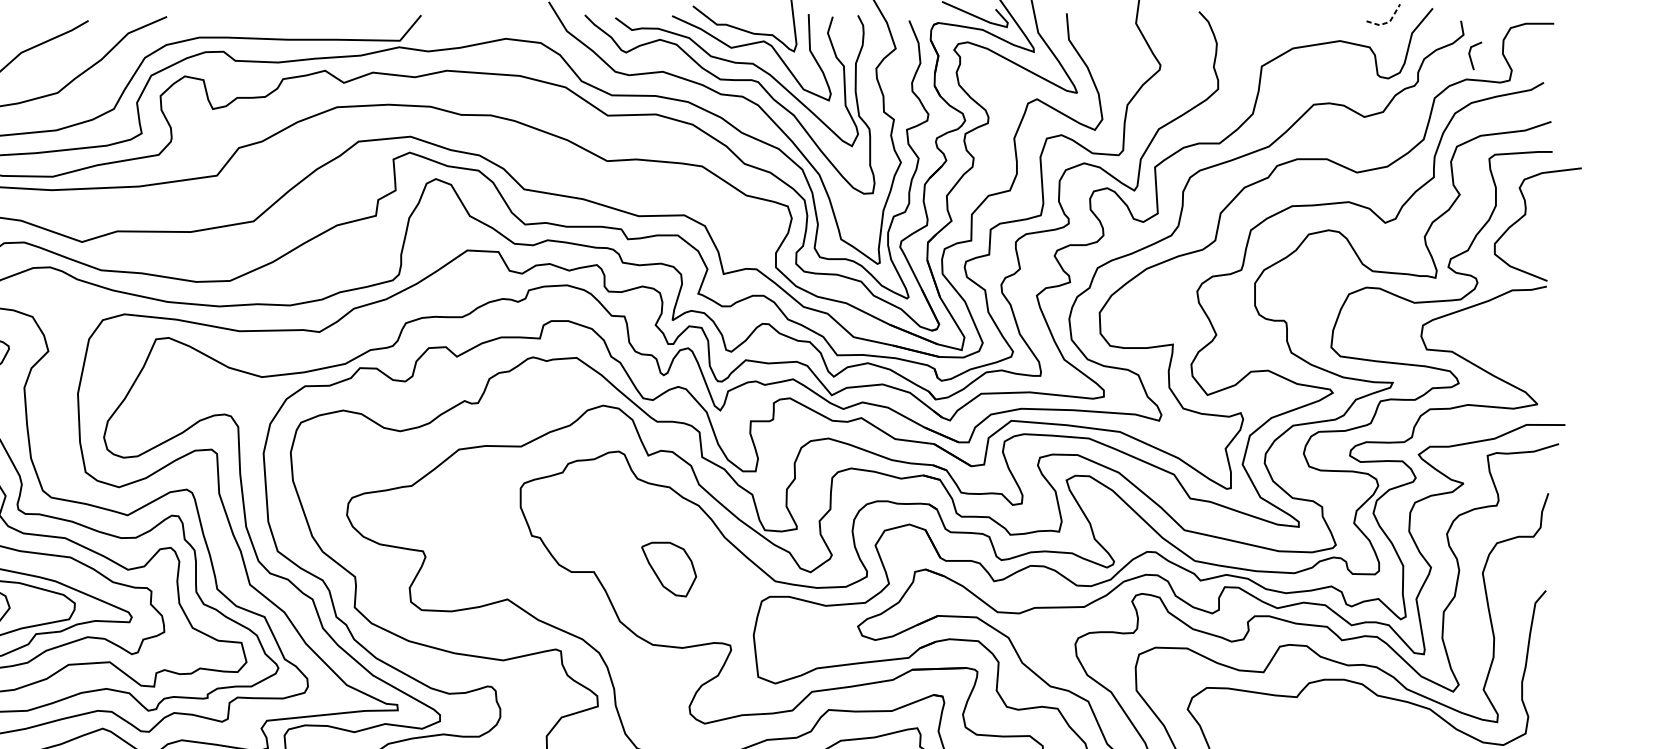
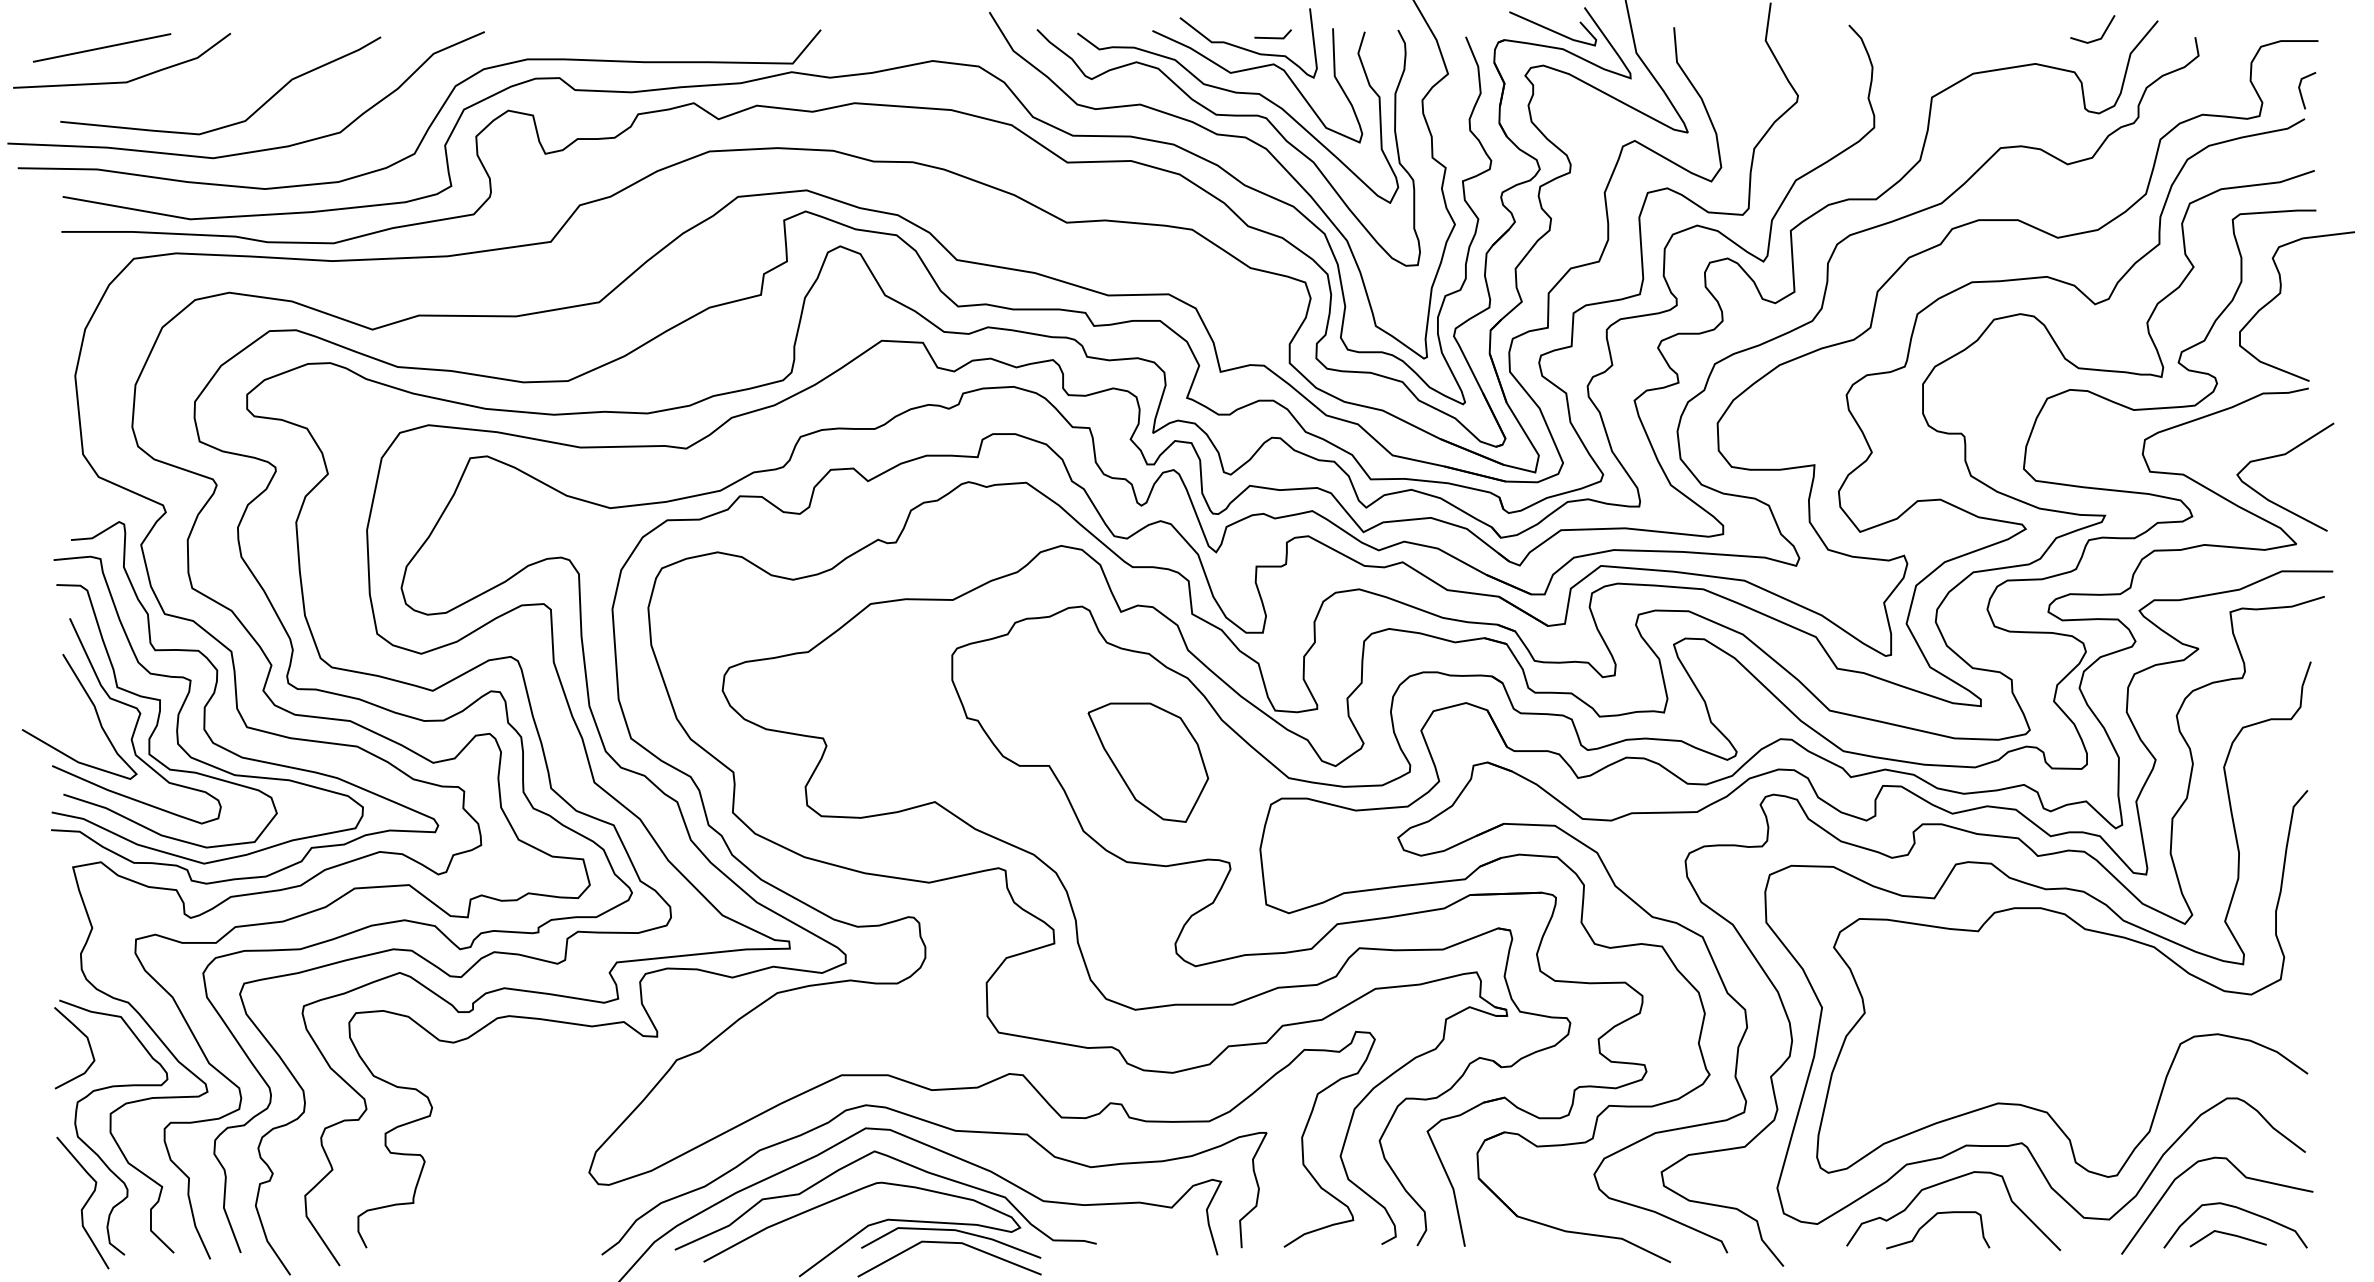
line: (762, 21) -> (1272, 37), added
line: (1388, 22) -> (2099, 39), dashed -> solid
line: (1471, 56) -> (2301, 91), moved
curve: (1525, 338) -> (2280, 456), added
part: (669, 569) -> (1148, 762), size x1.67

